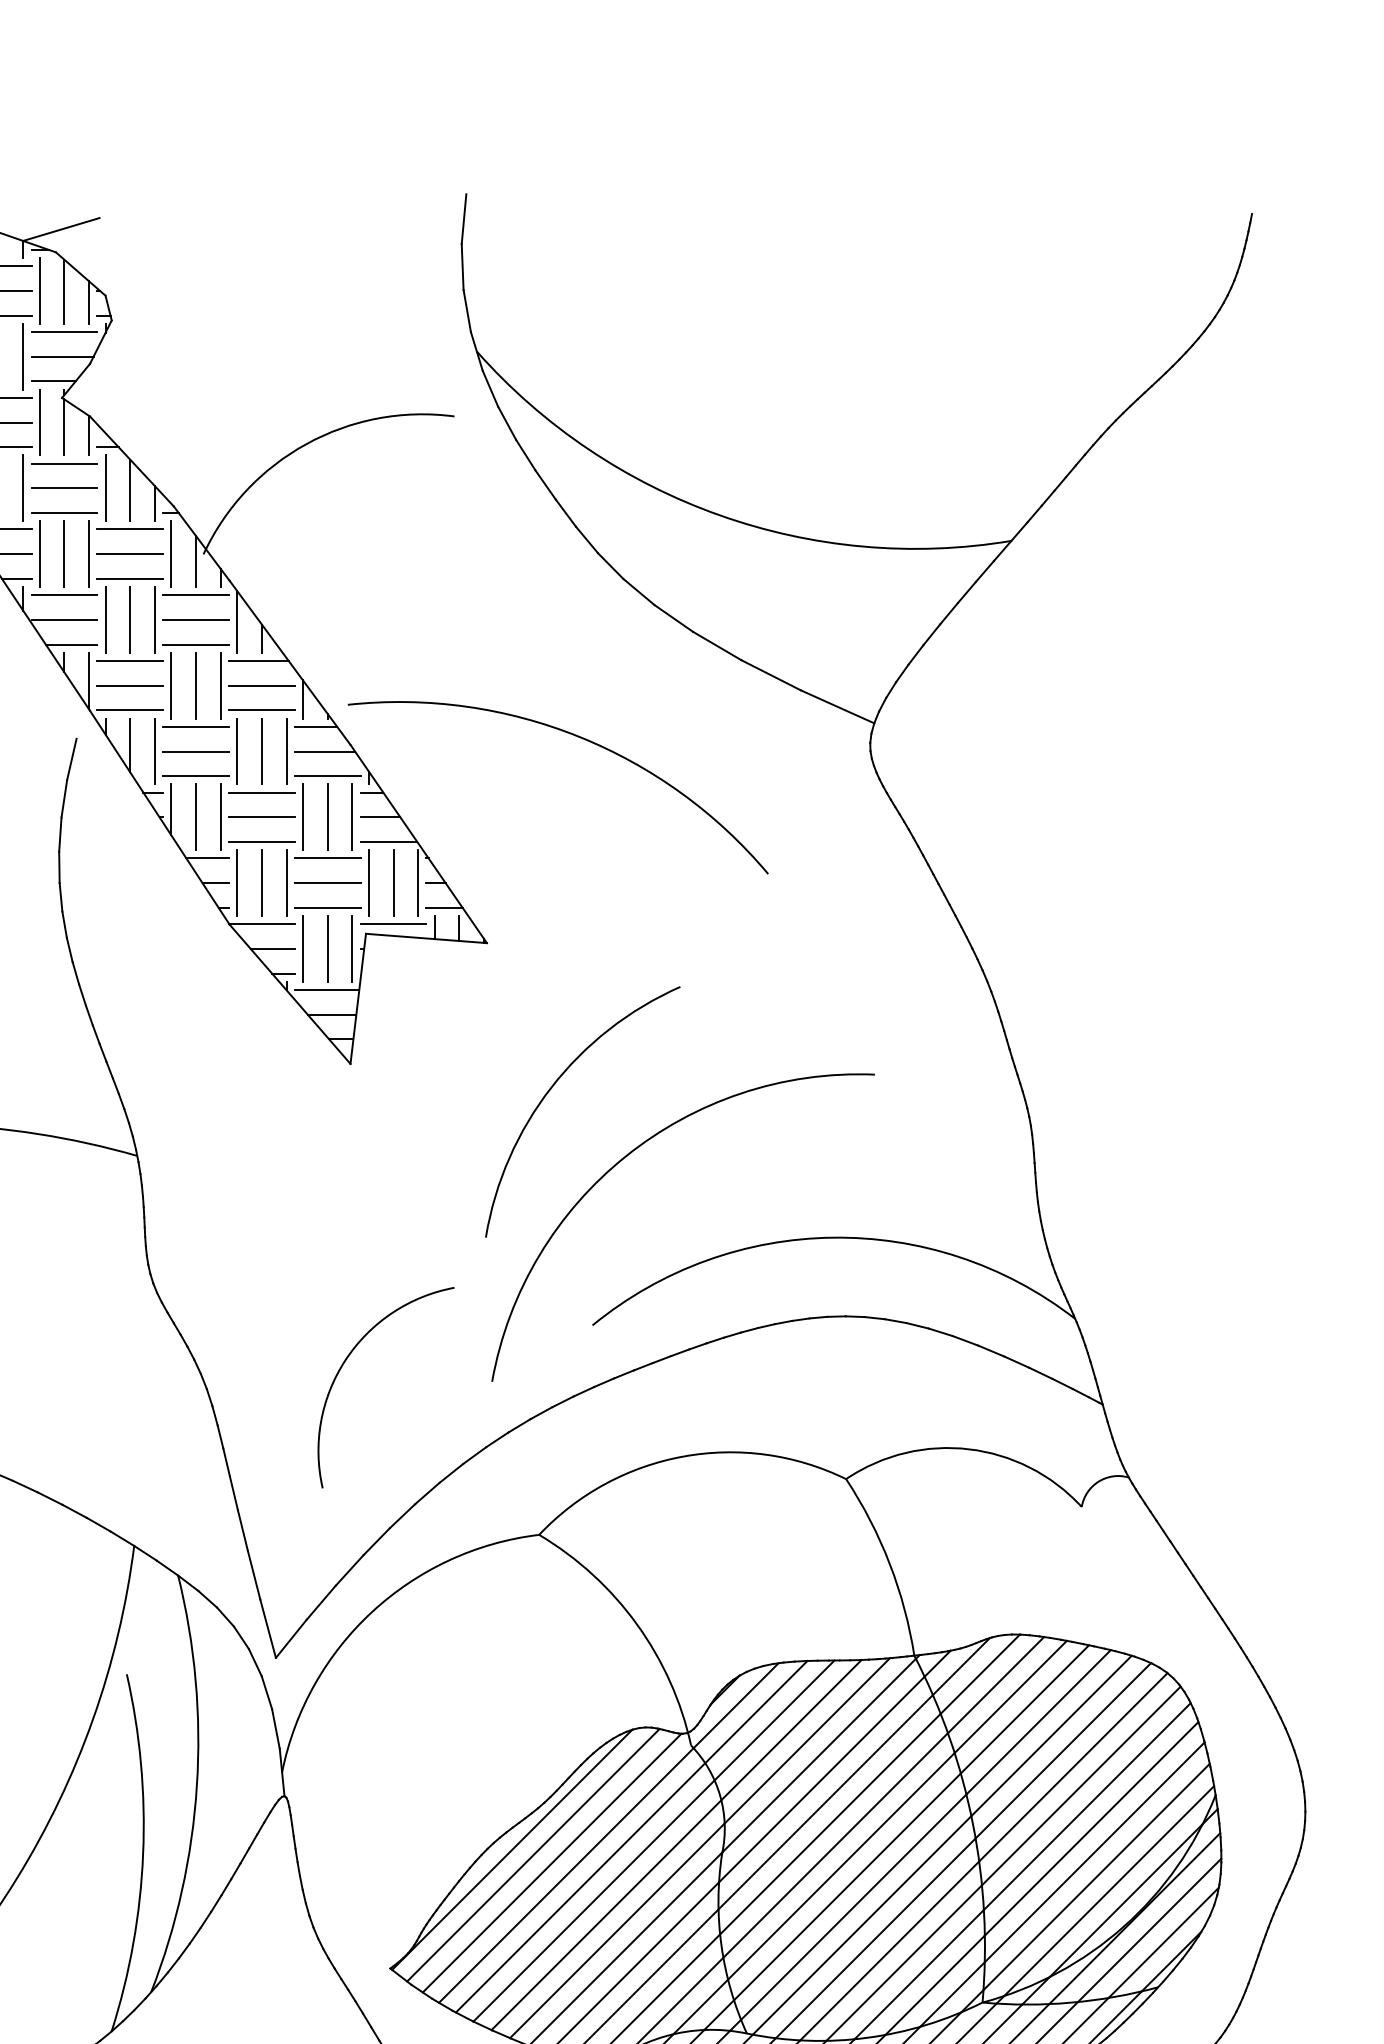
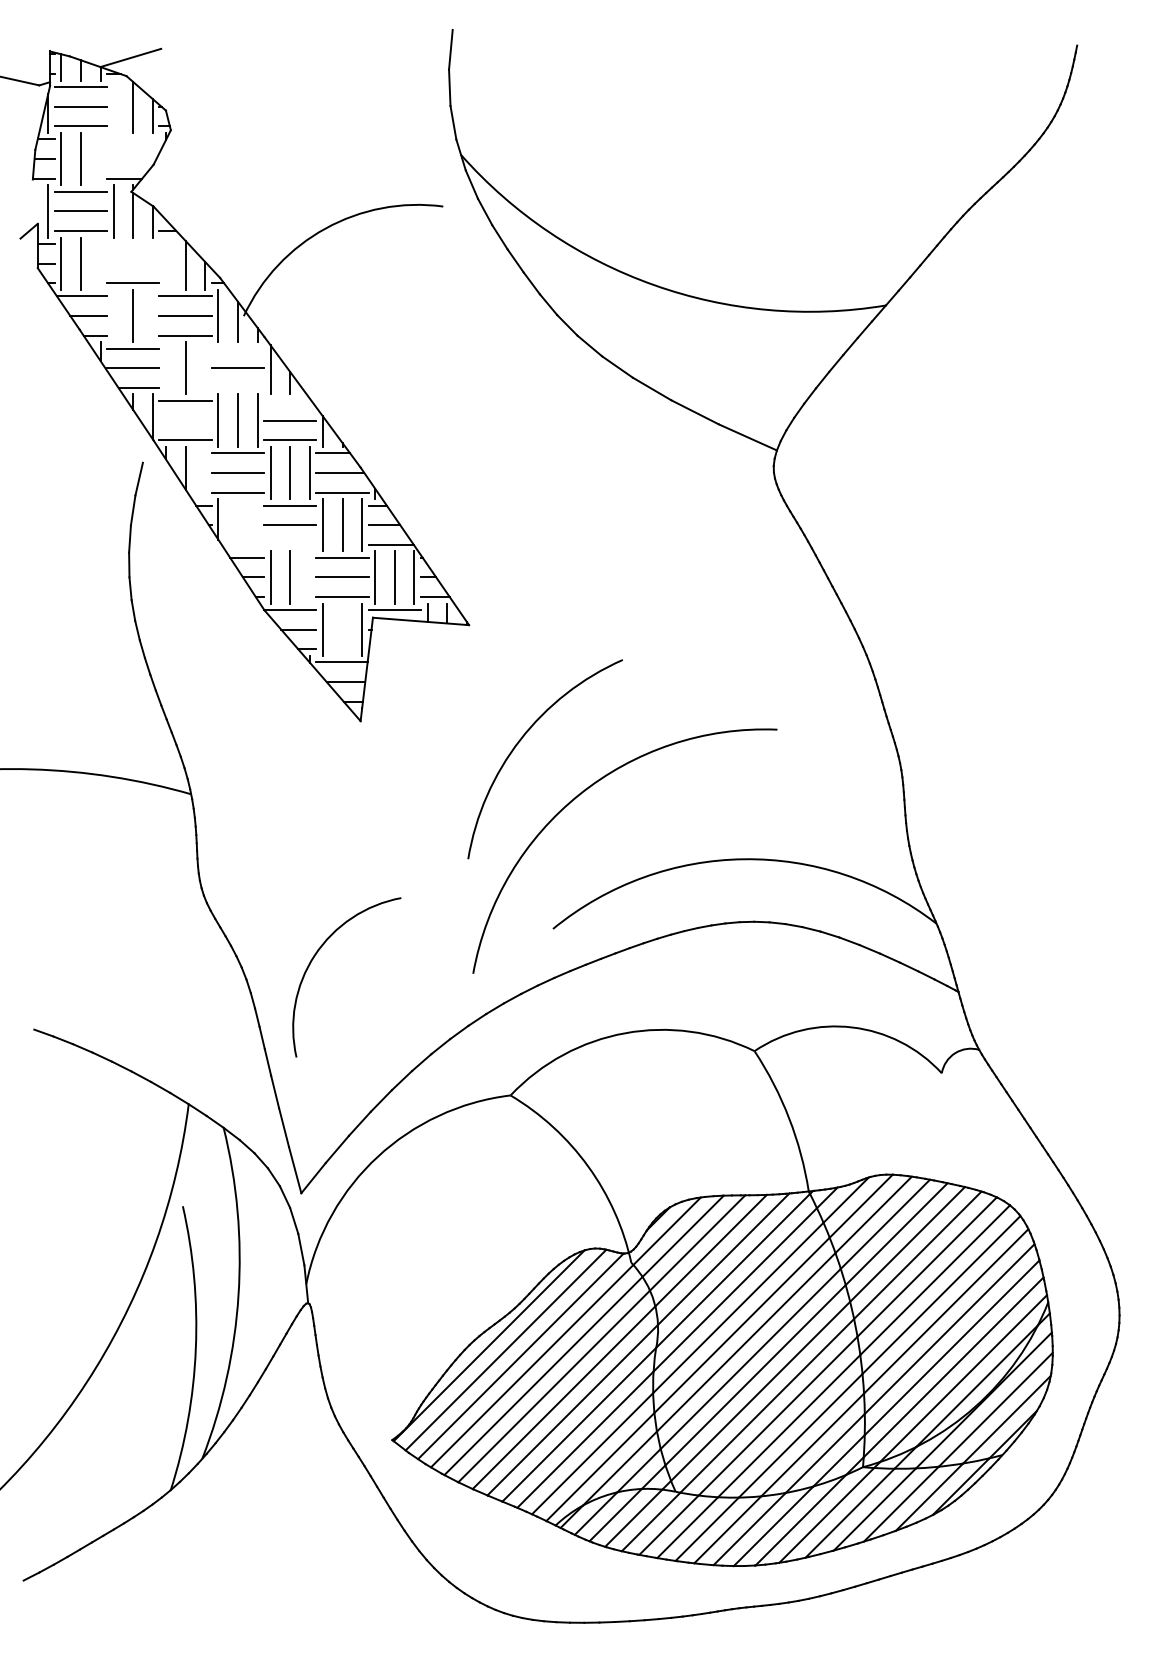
line: (39, 290) -> (113, 106), removed
line: (64, 332) -> (133, 139), removed
line: (23, 355) -> (100, 158), removed
line: (62, 357) -> (131, 159), removed
line: (64, 464) -> (133, 244), removed
line: (23, 488) -> (100, 263), removed
line: (64, 488) -> (133, 263), removed
line: (106, 488) -> (166, 263), removed
line: (39, 553) -> (113, 315), removed
line: (88, 553) -> (152, 315), removed
line: (195, 595) -> (237, 348), removed
line: (106, 620) -> (166, 368), removed
line: (155, 620) -> (205, 368), removed
line: (195, 644) -> (237, 387), removed
line: (258, 660) -> (287, 400), removed
line: (130, 685) -> (185, 420), removed
arc: (575, 737) -> (539, 461), removed
line: (155, 751) -> (205, 472), removed
line: (195, 817) -> (237, 525), removed
line: (220, 817) -> (257, 525), removed
line: (262, 841) -> (290, 544), removed
line: (286, 883) -> (309, 577), removed
line: (327, 948) -> (342, 629), removed
arc: (346, 1361) -> (315, 956), moved

